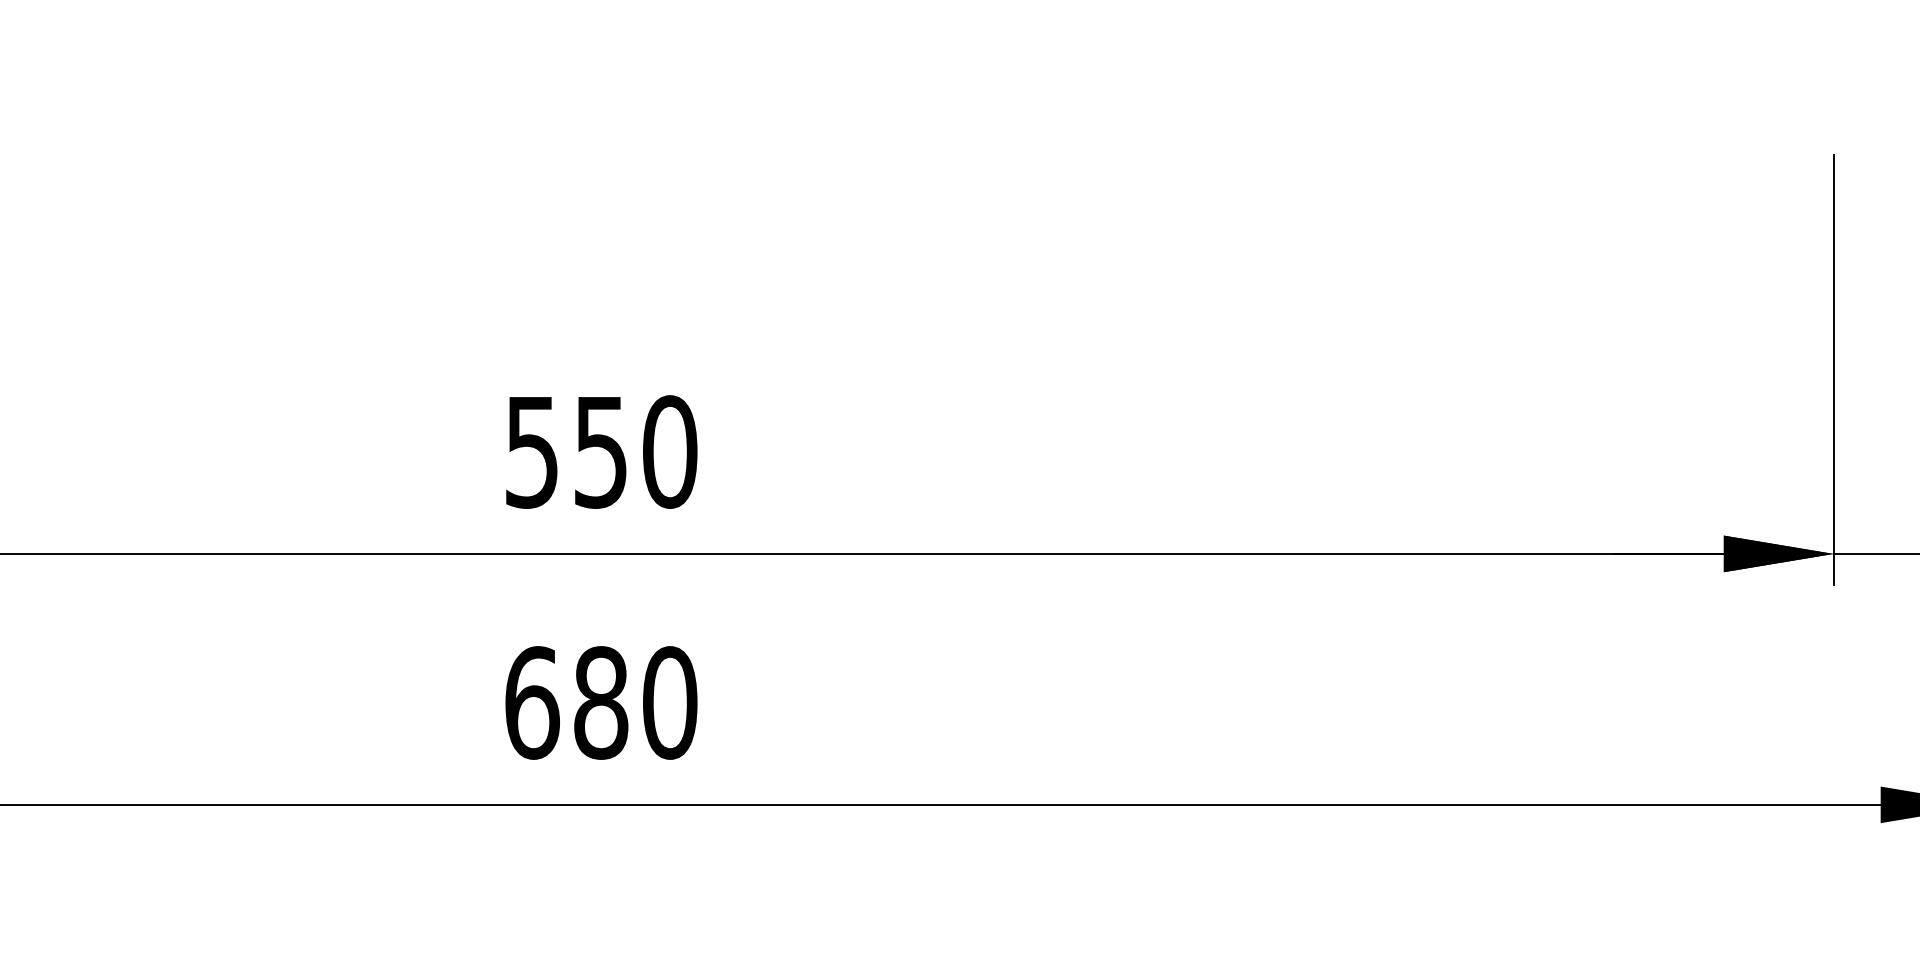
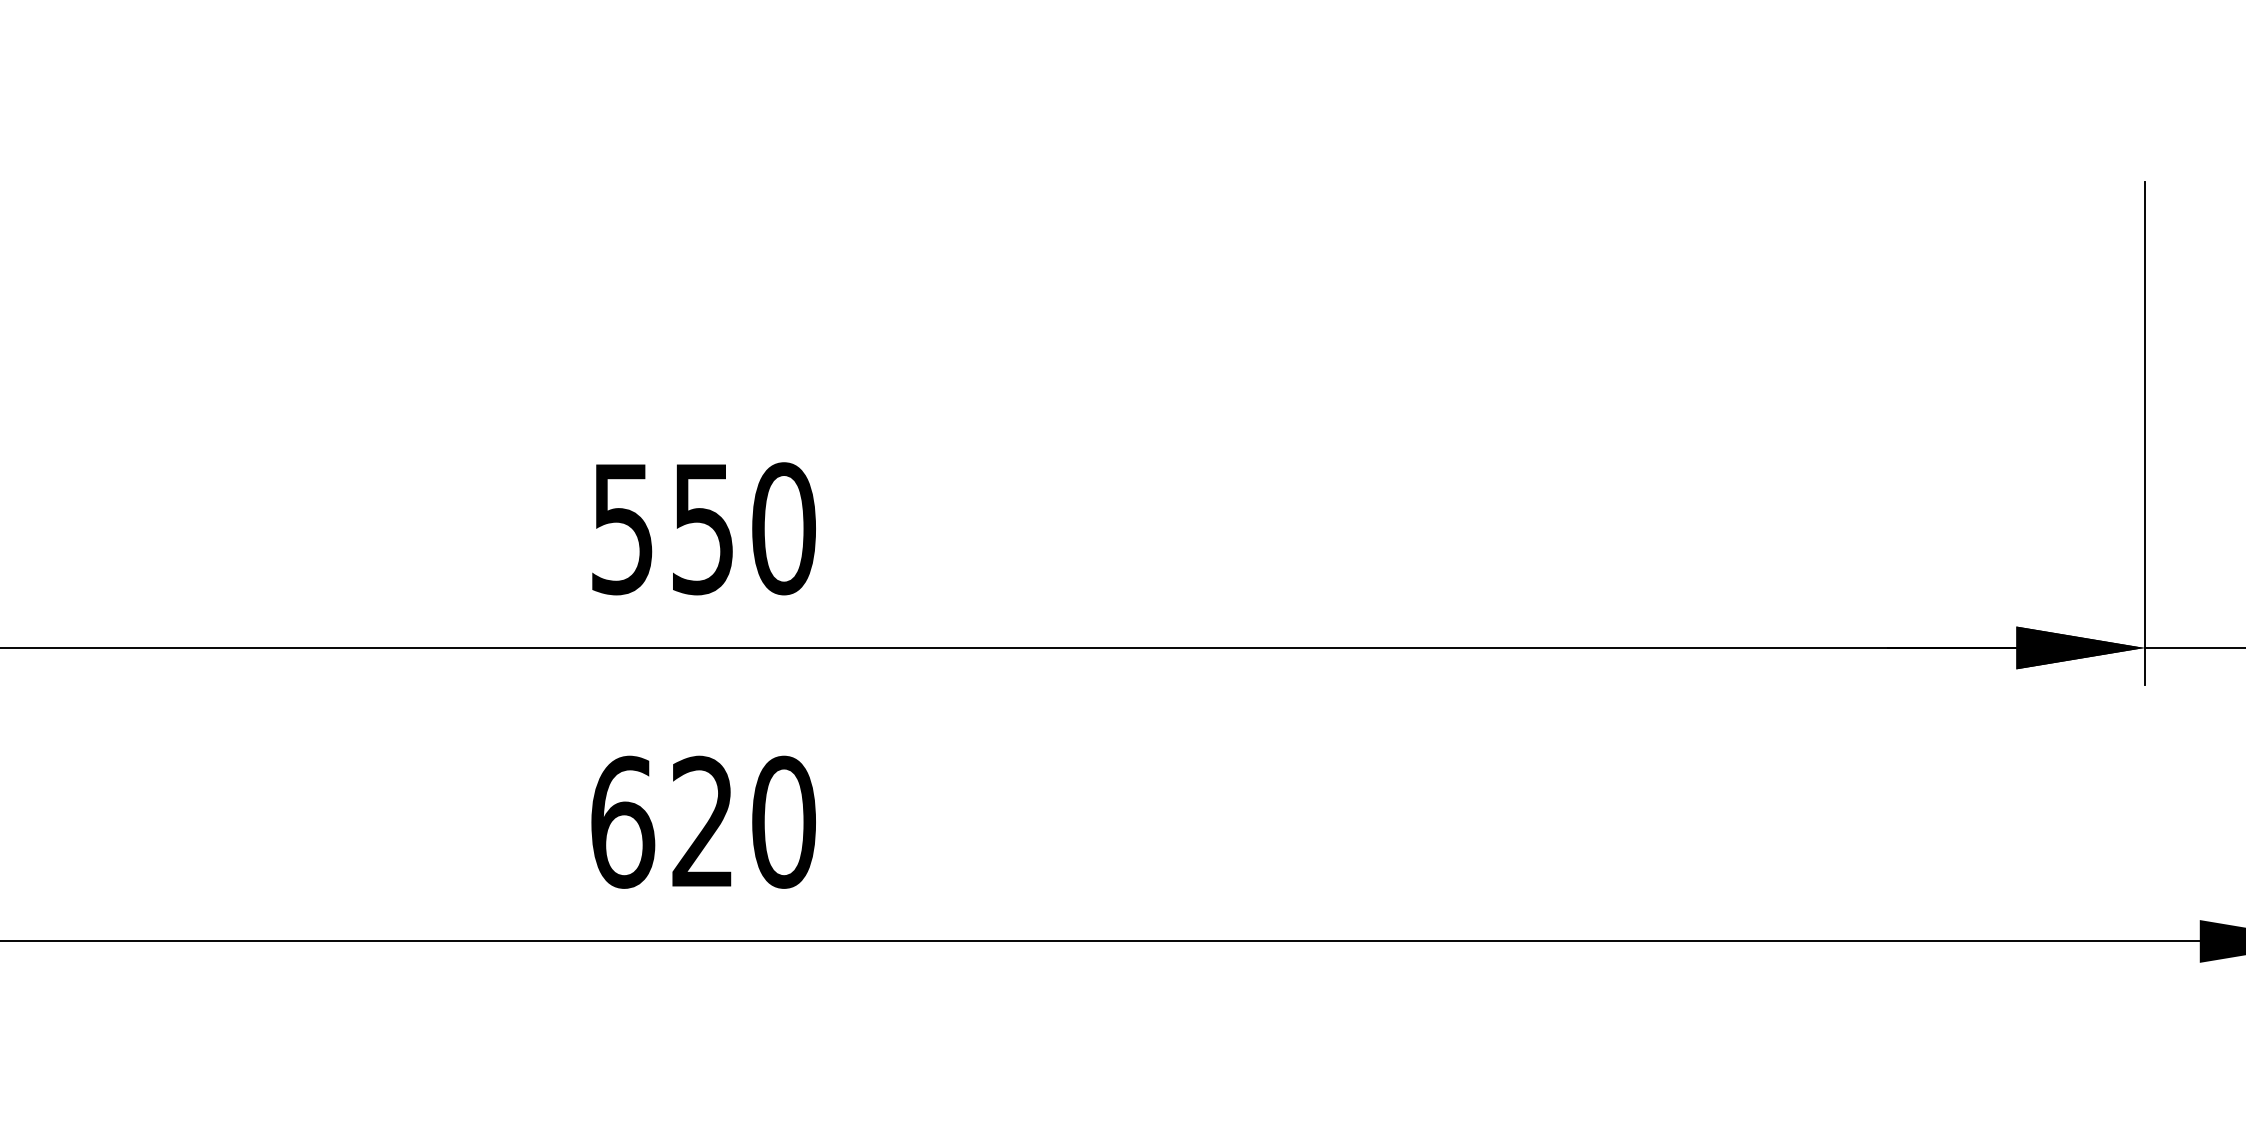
text: (601, 702) -> (703, 821), 680 -> 620

